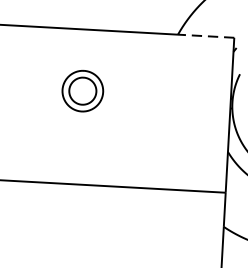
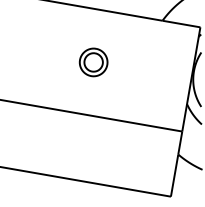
line: (204, 35) -> (180, 23), dashed -> solid
part: (82, 91) -> (93, 62), moved

